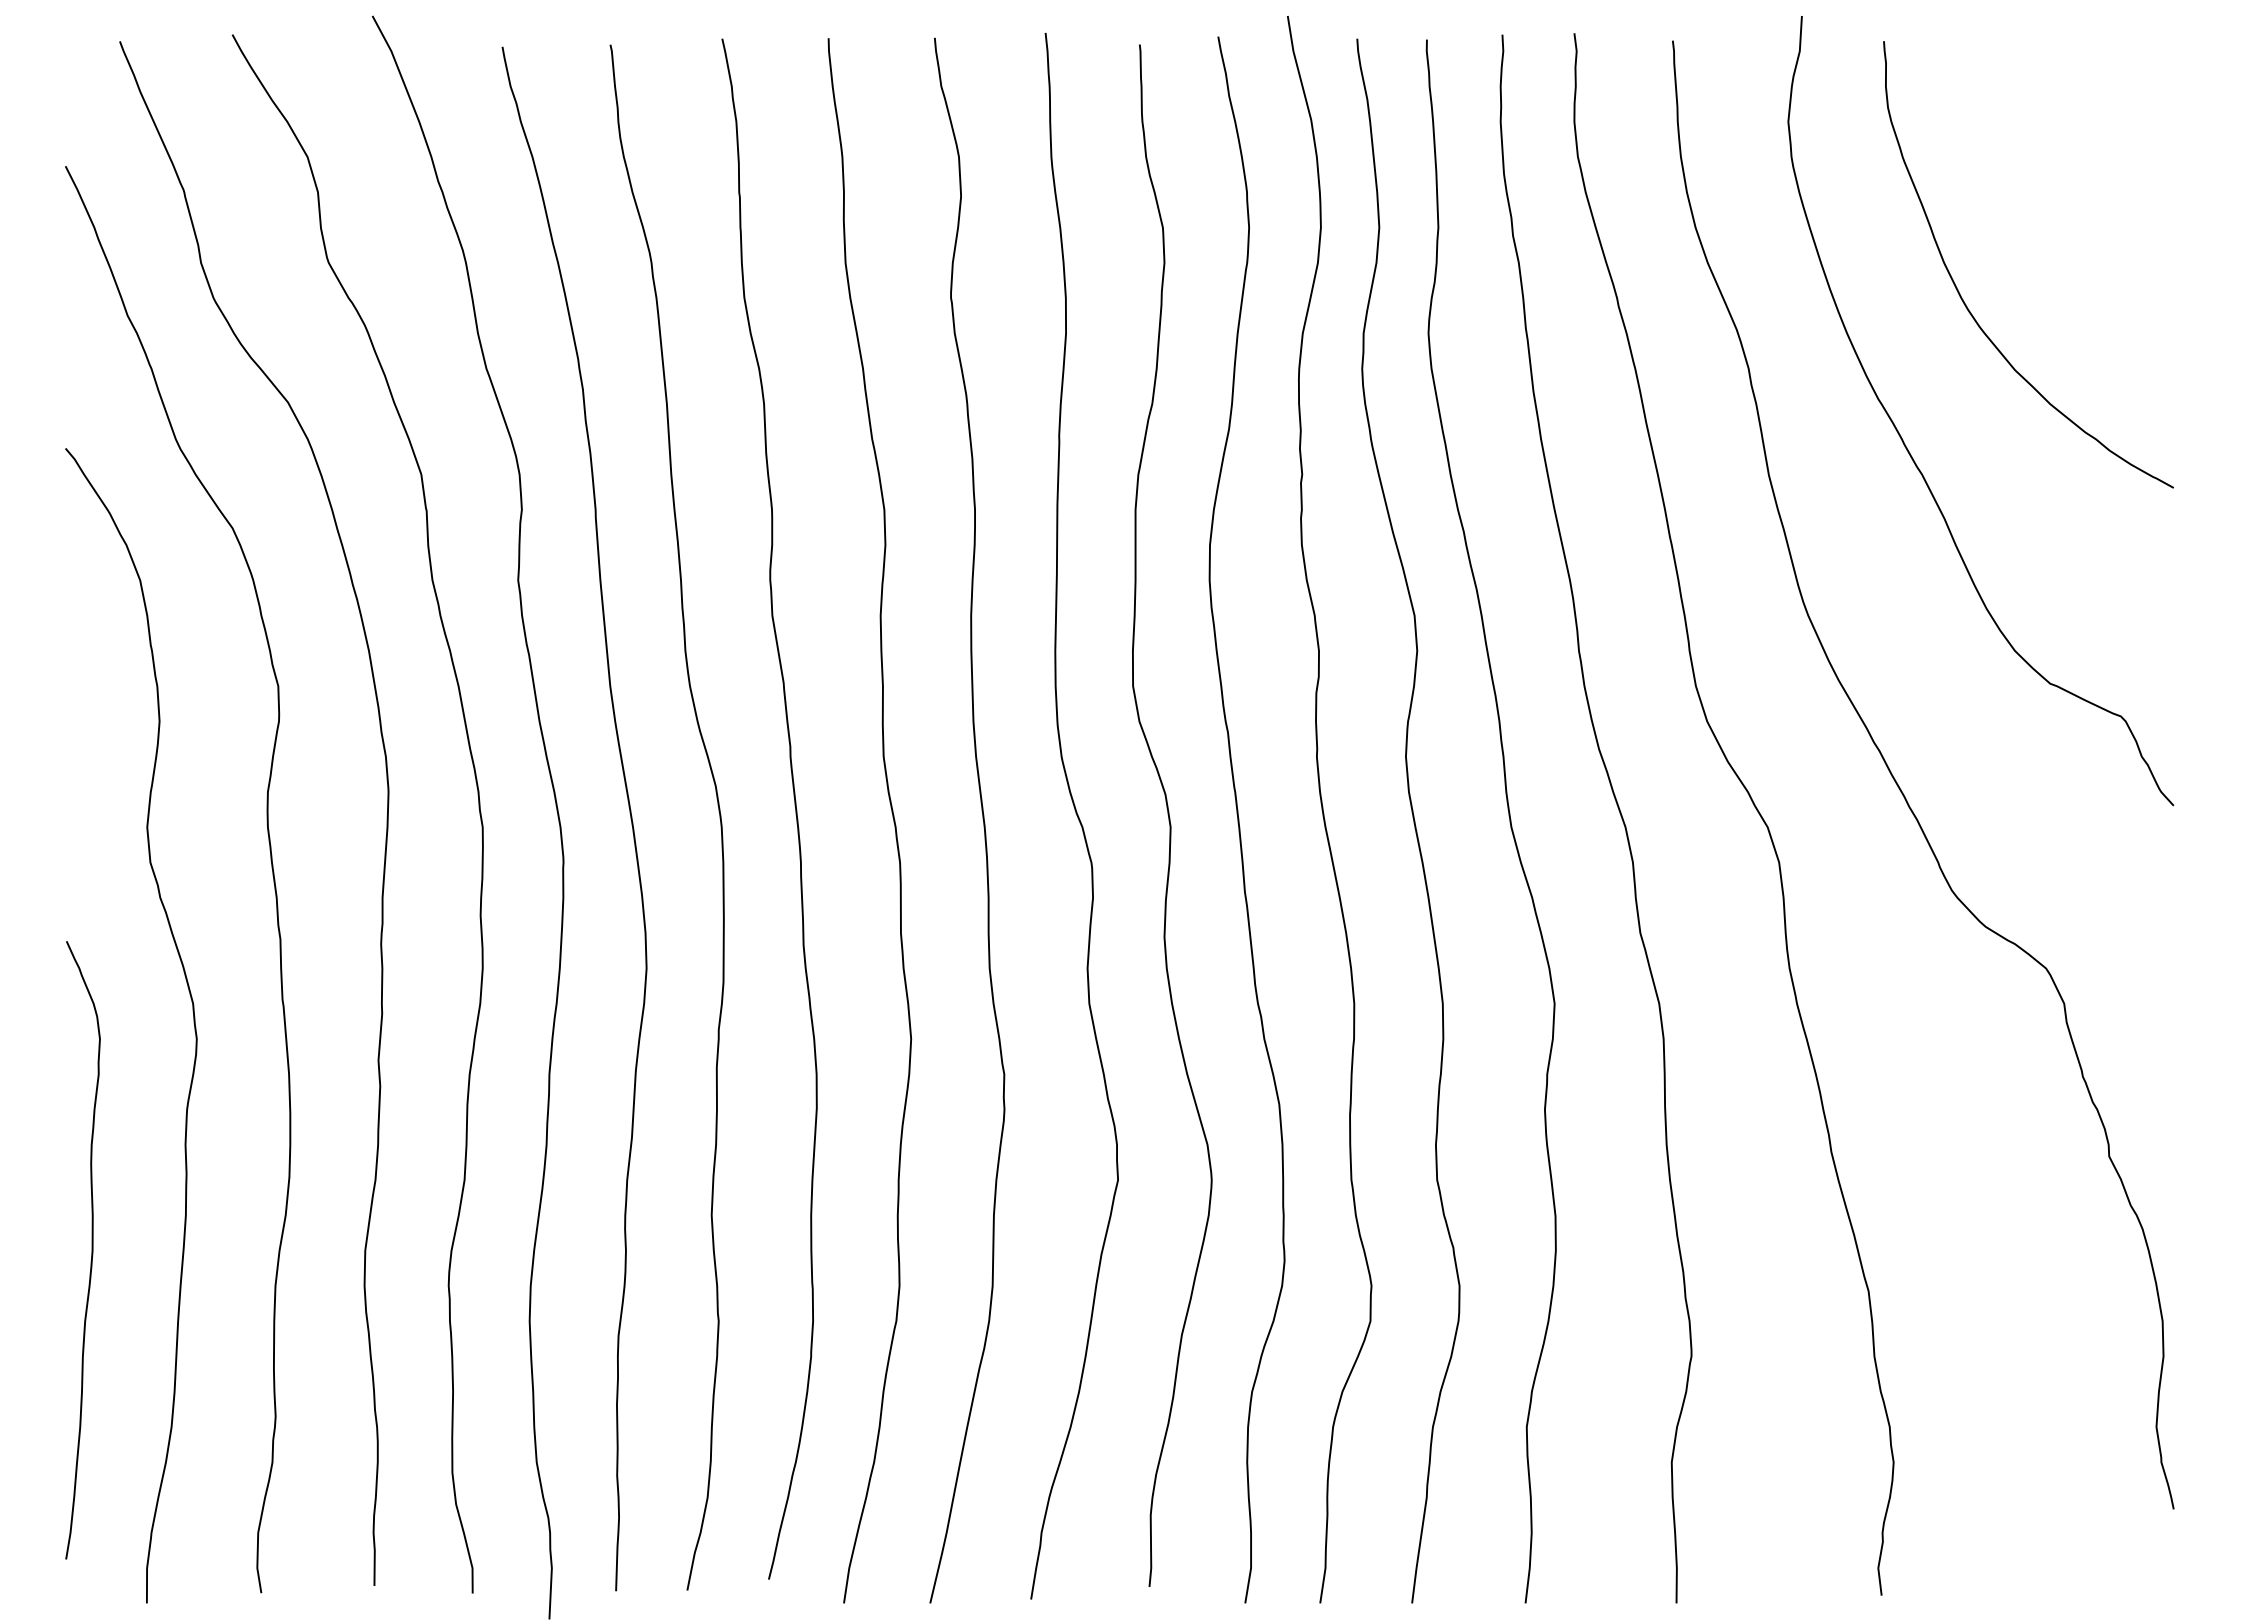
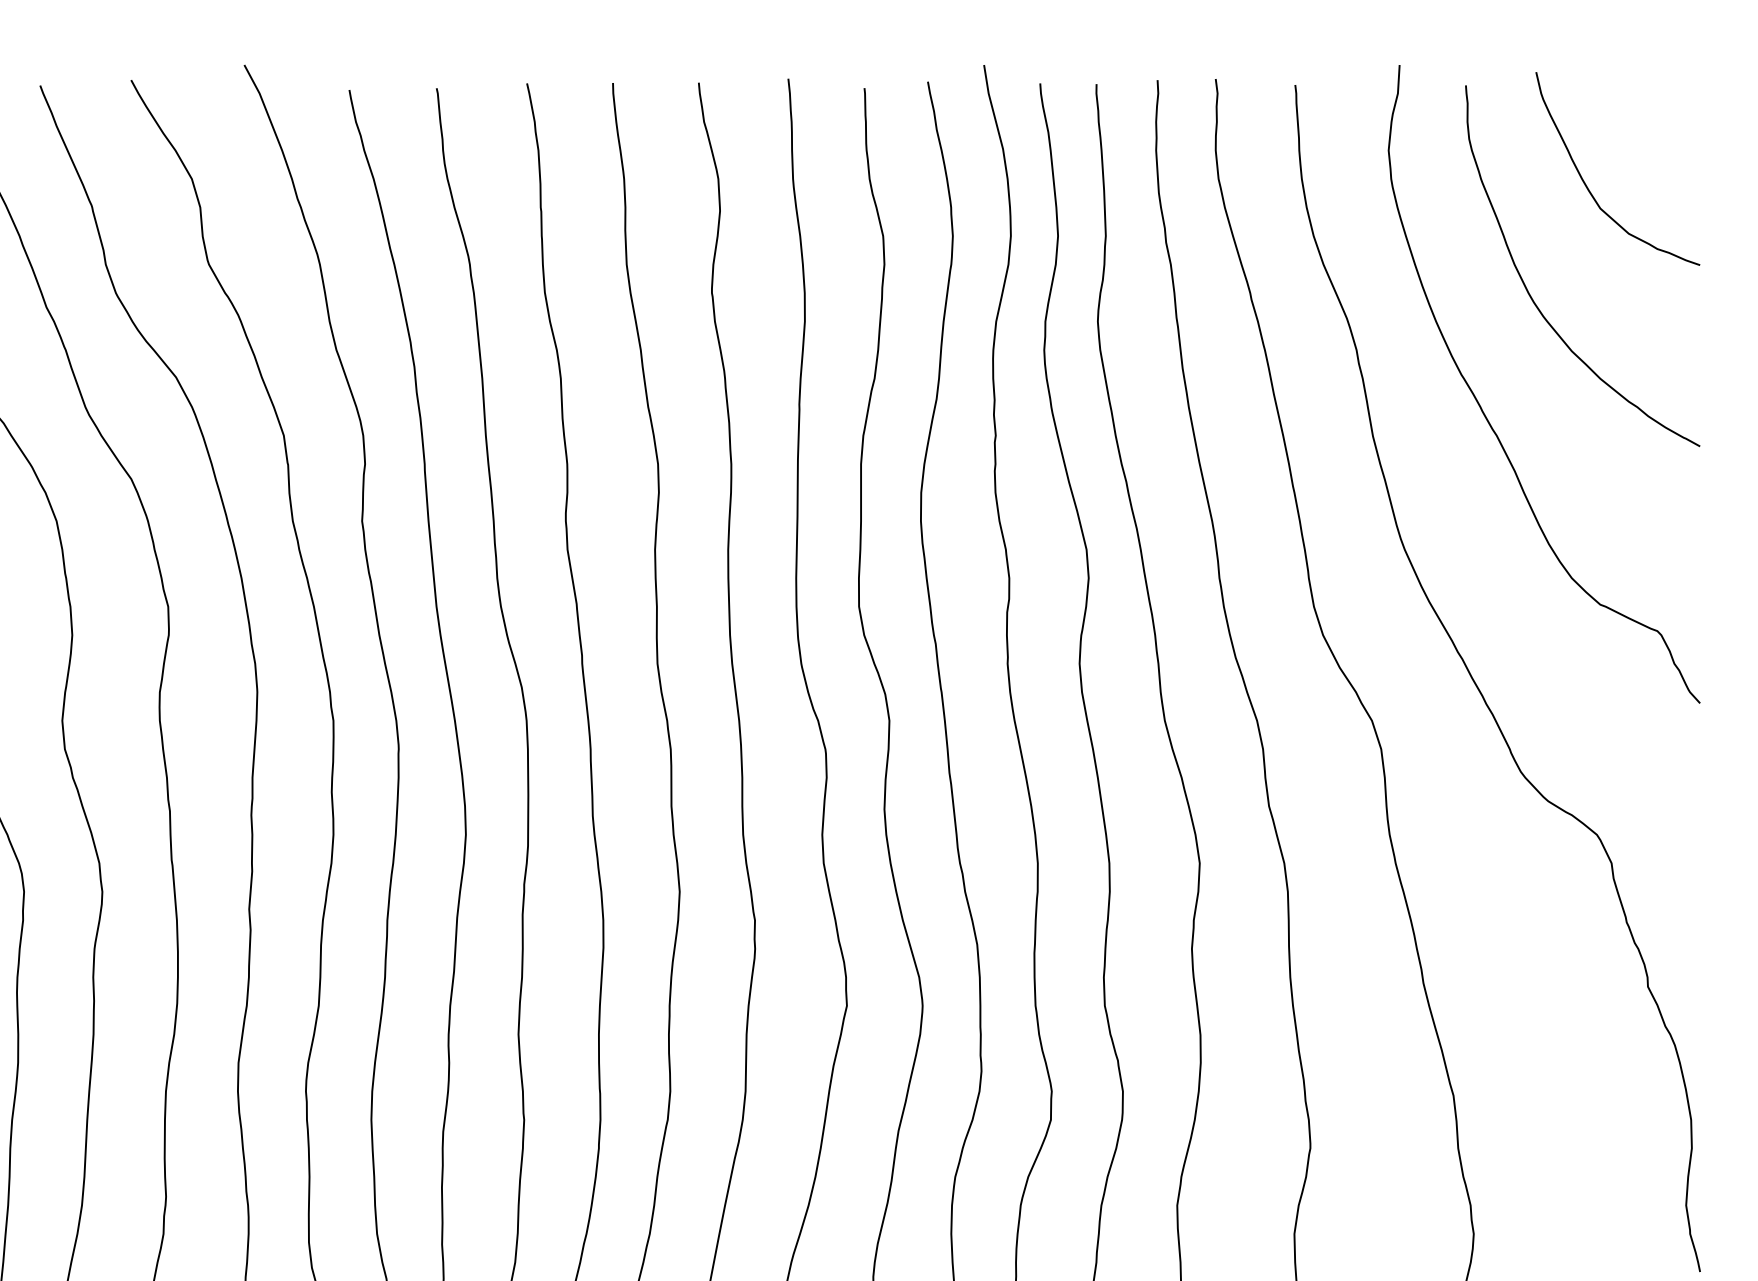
curve: (2033, 164) -> (1586, 185), added

